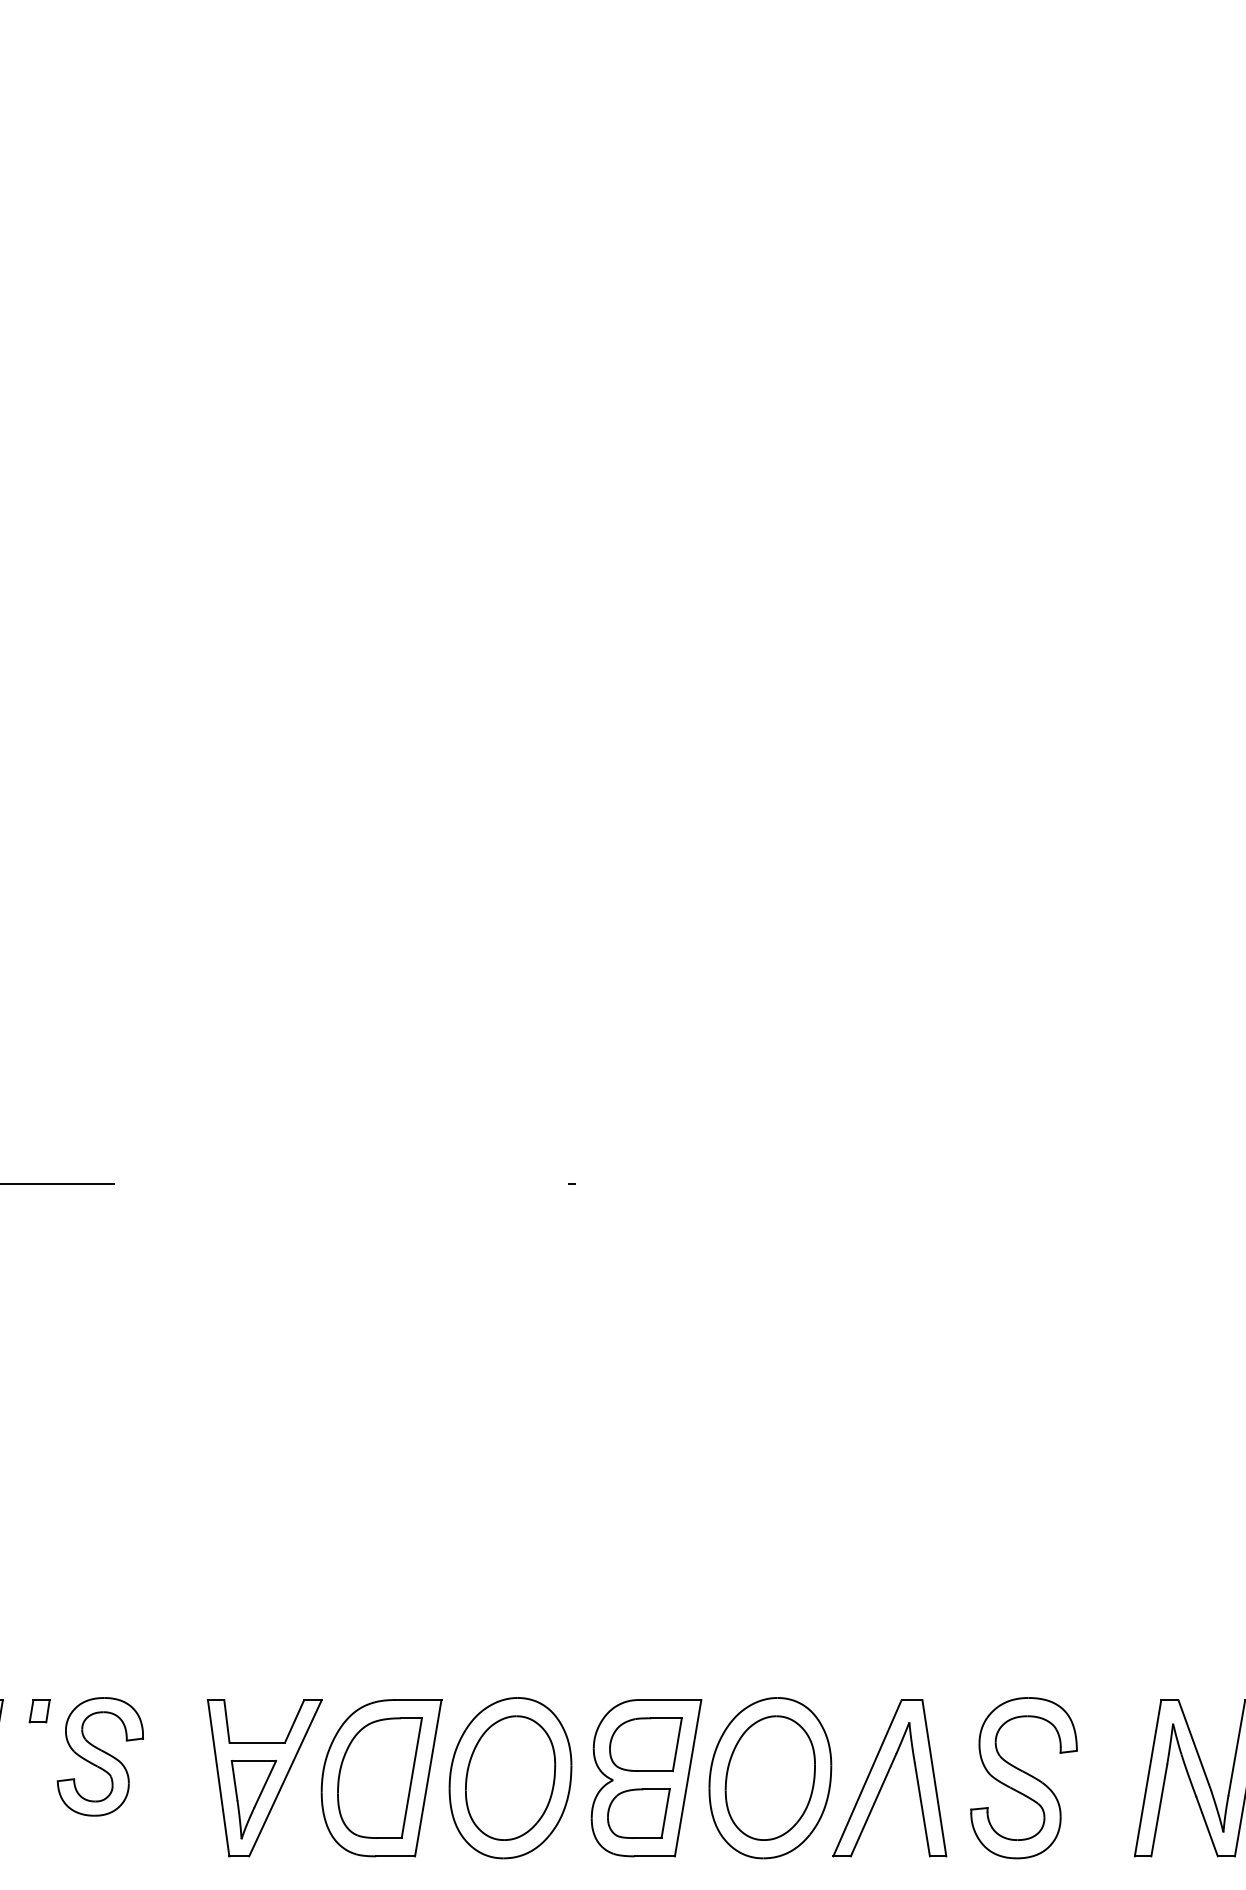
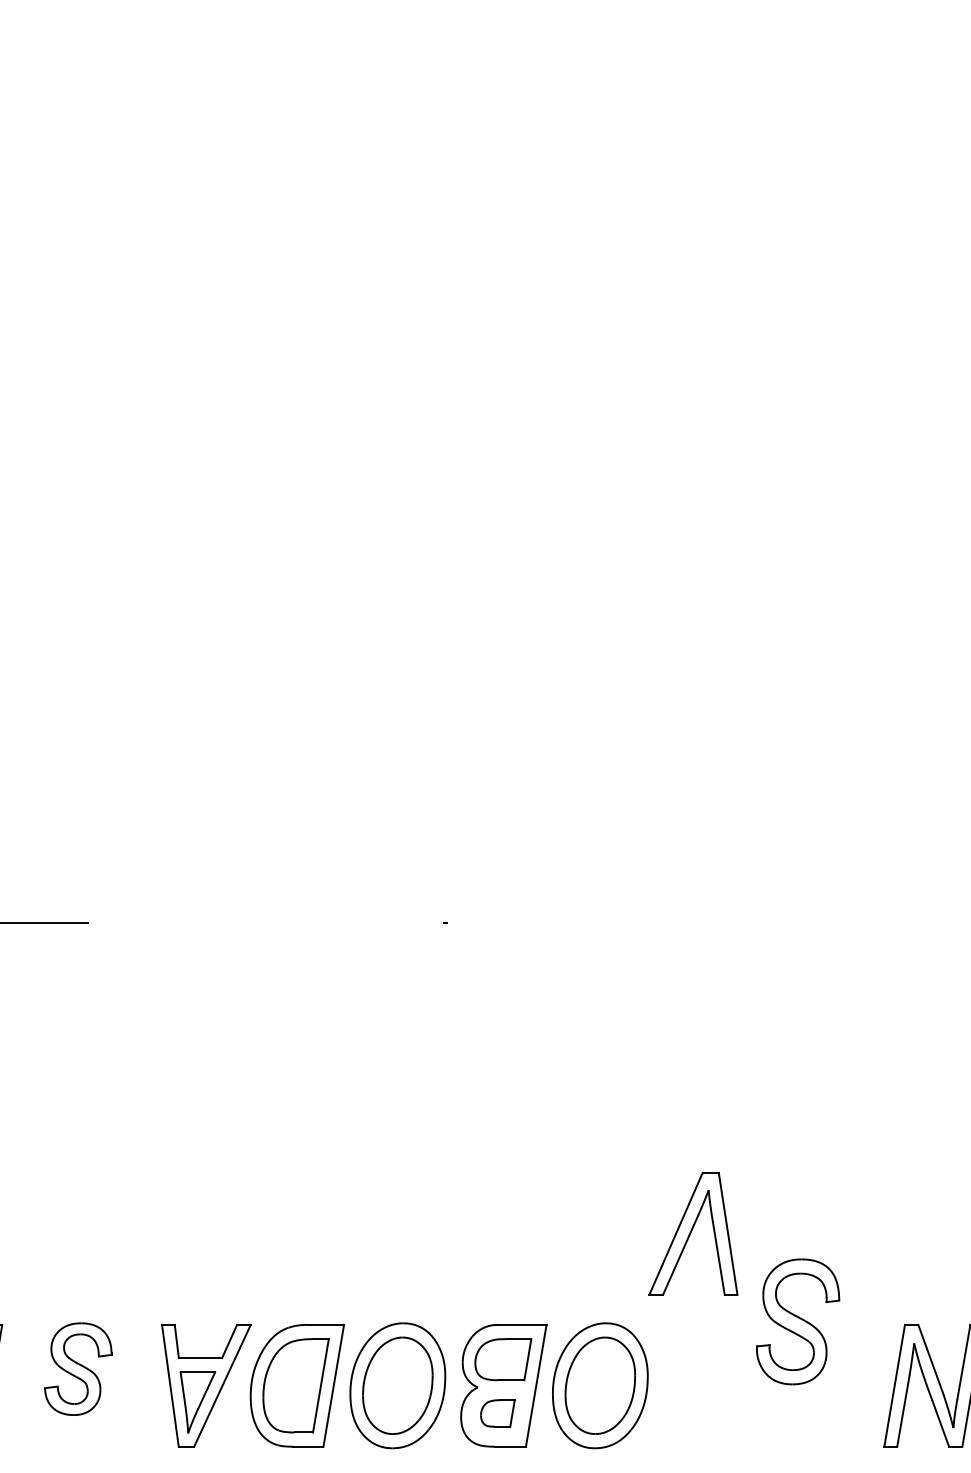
part: (39, 1711) -> (30, 1333), removed
part: (889, 1778) -> (693, 1234), moved
part: (1023, 1778) -> (797, 1322), moved
part: (638, 1813) -> (497, 1413), size x0.7

